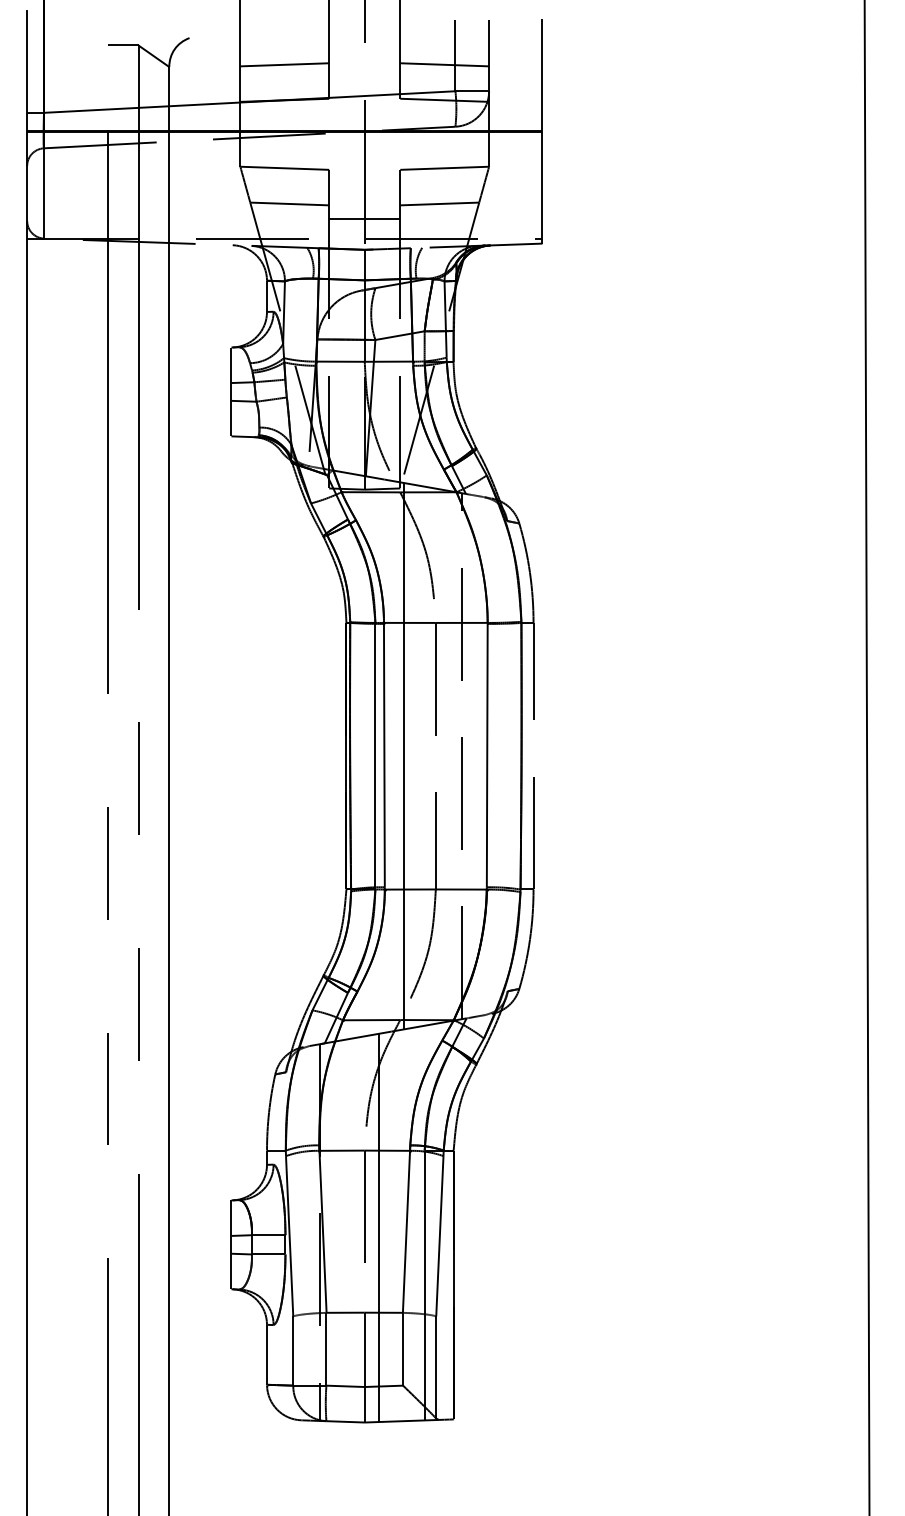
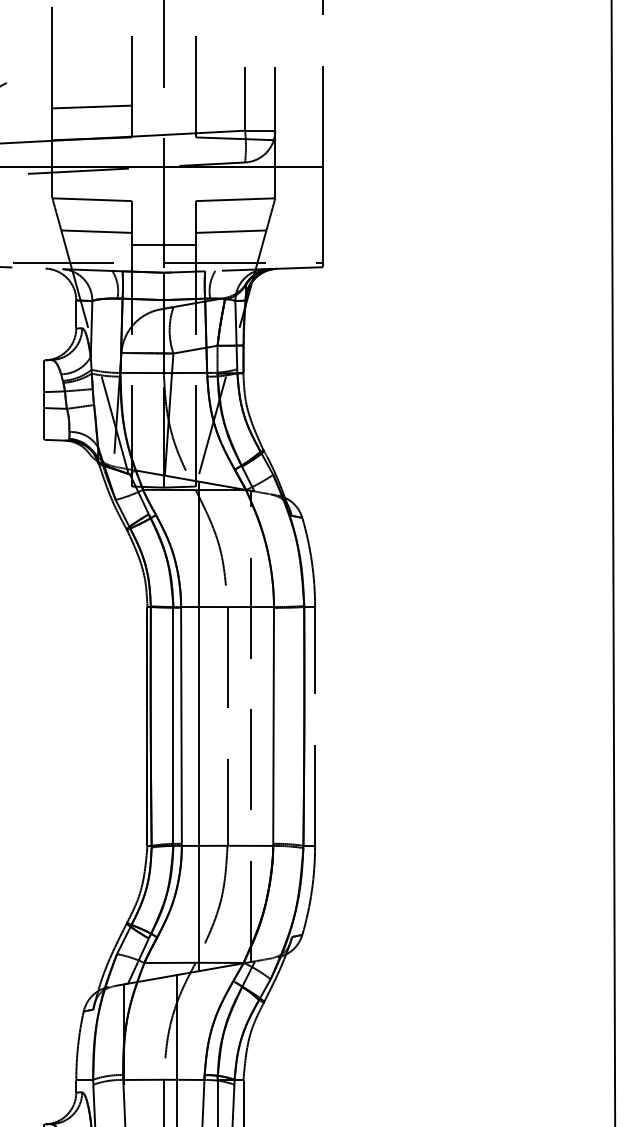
line: (444, 64) -> (235, 106), removed

